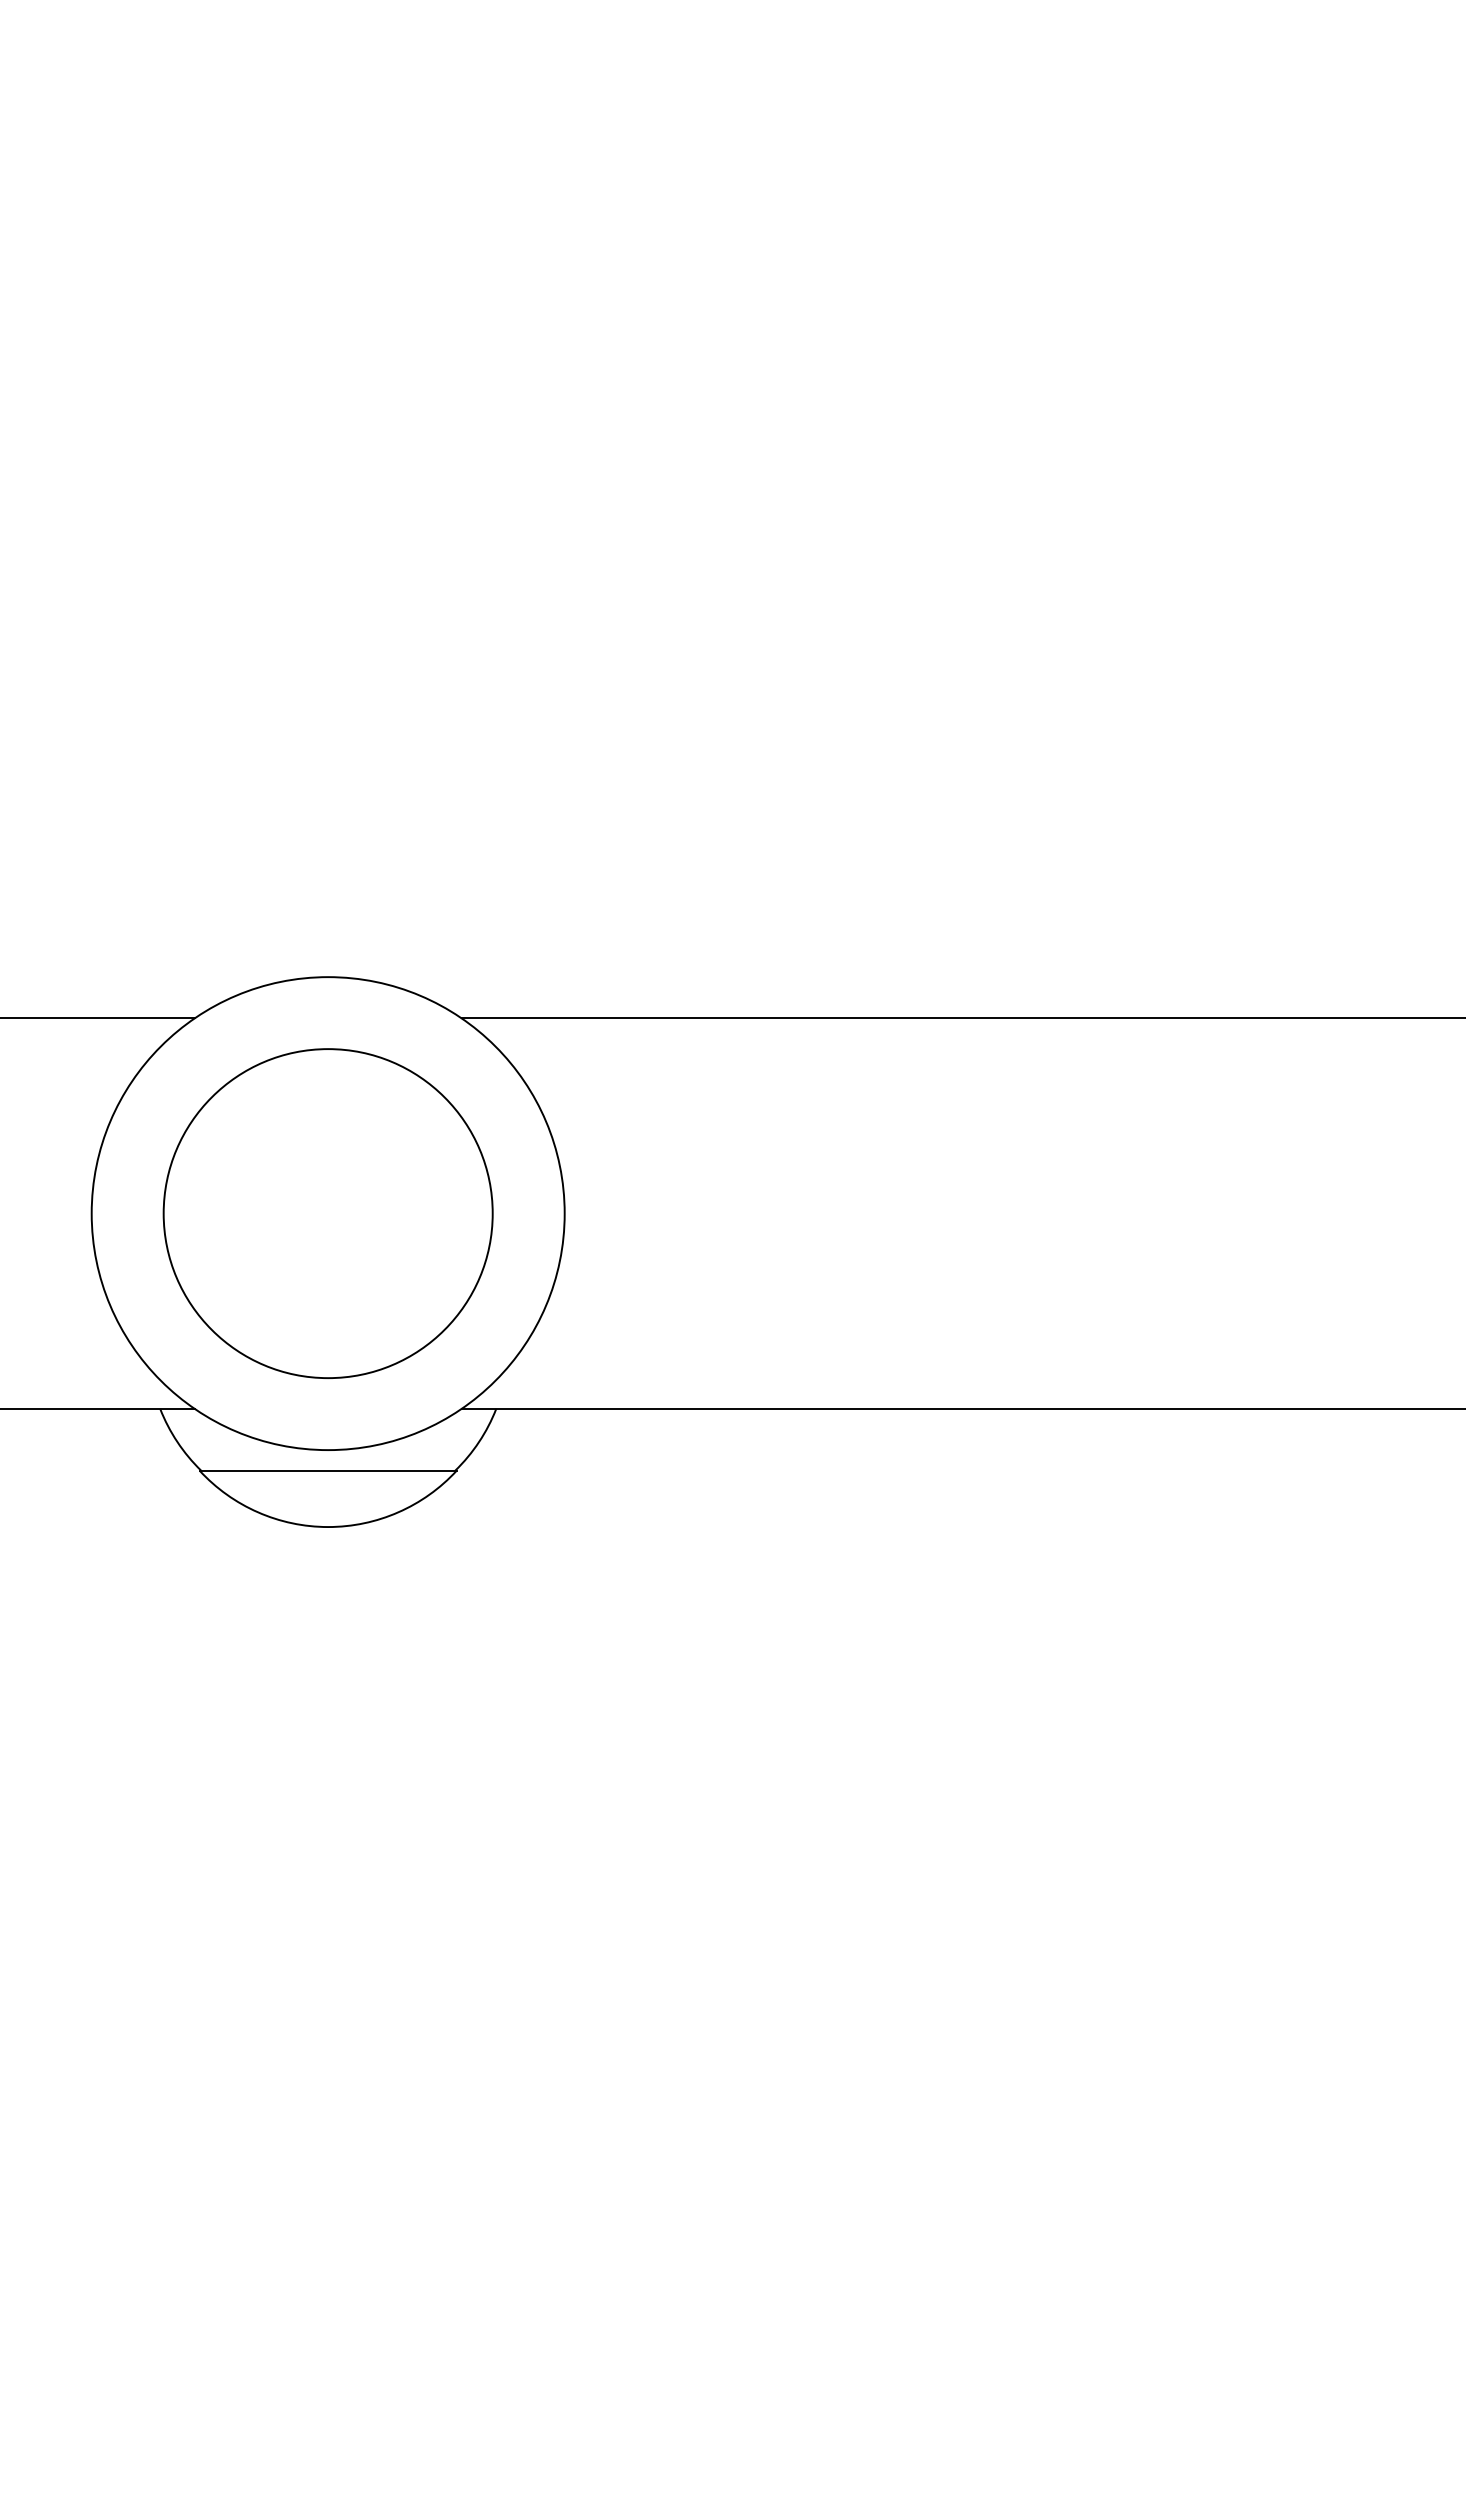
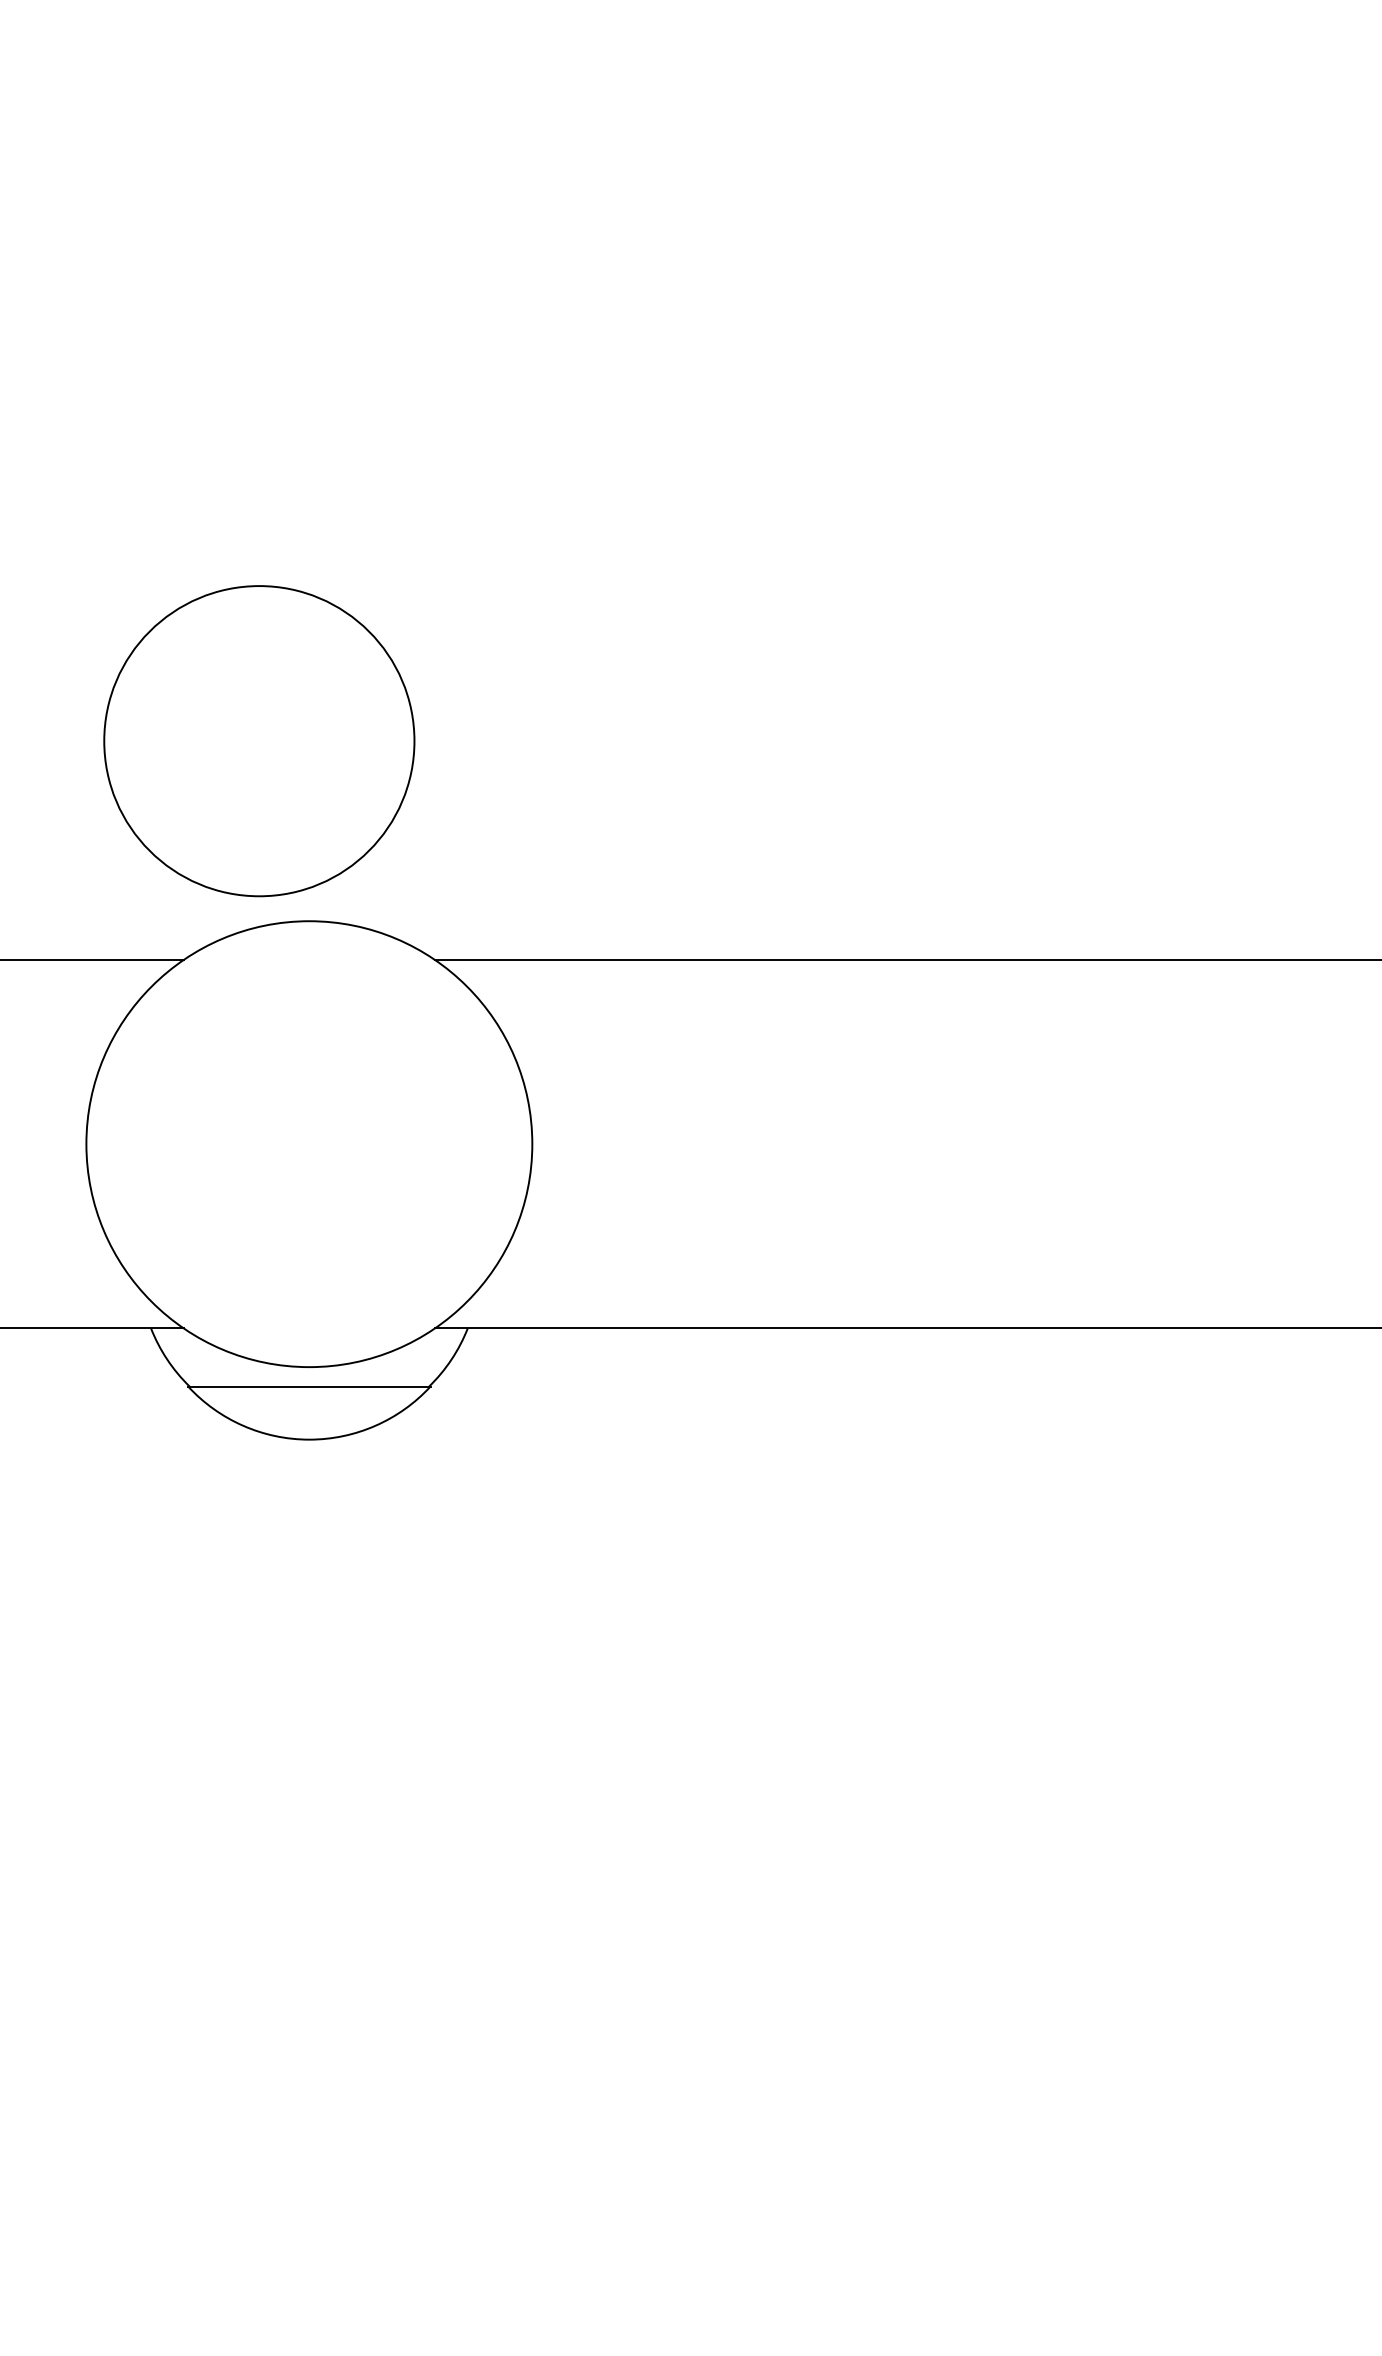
circle: (328, 1213) -> (259, 741), moved

